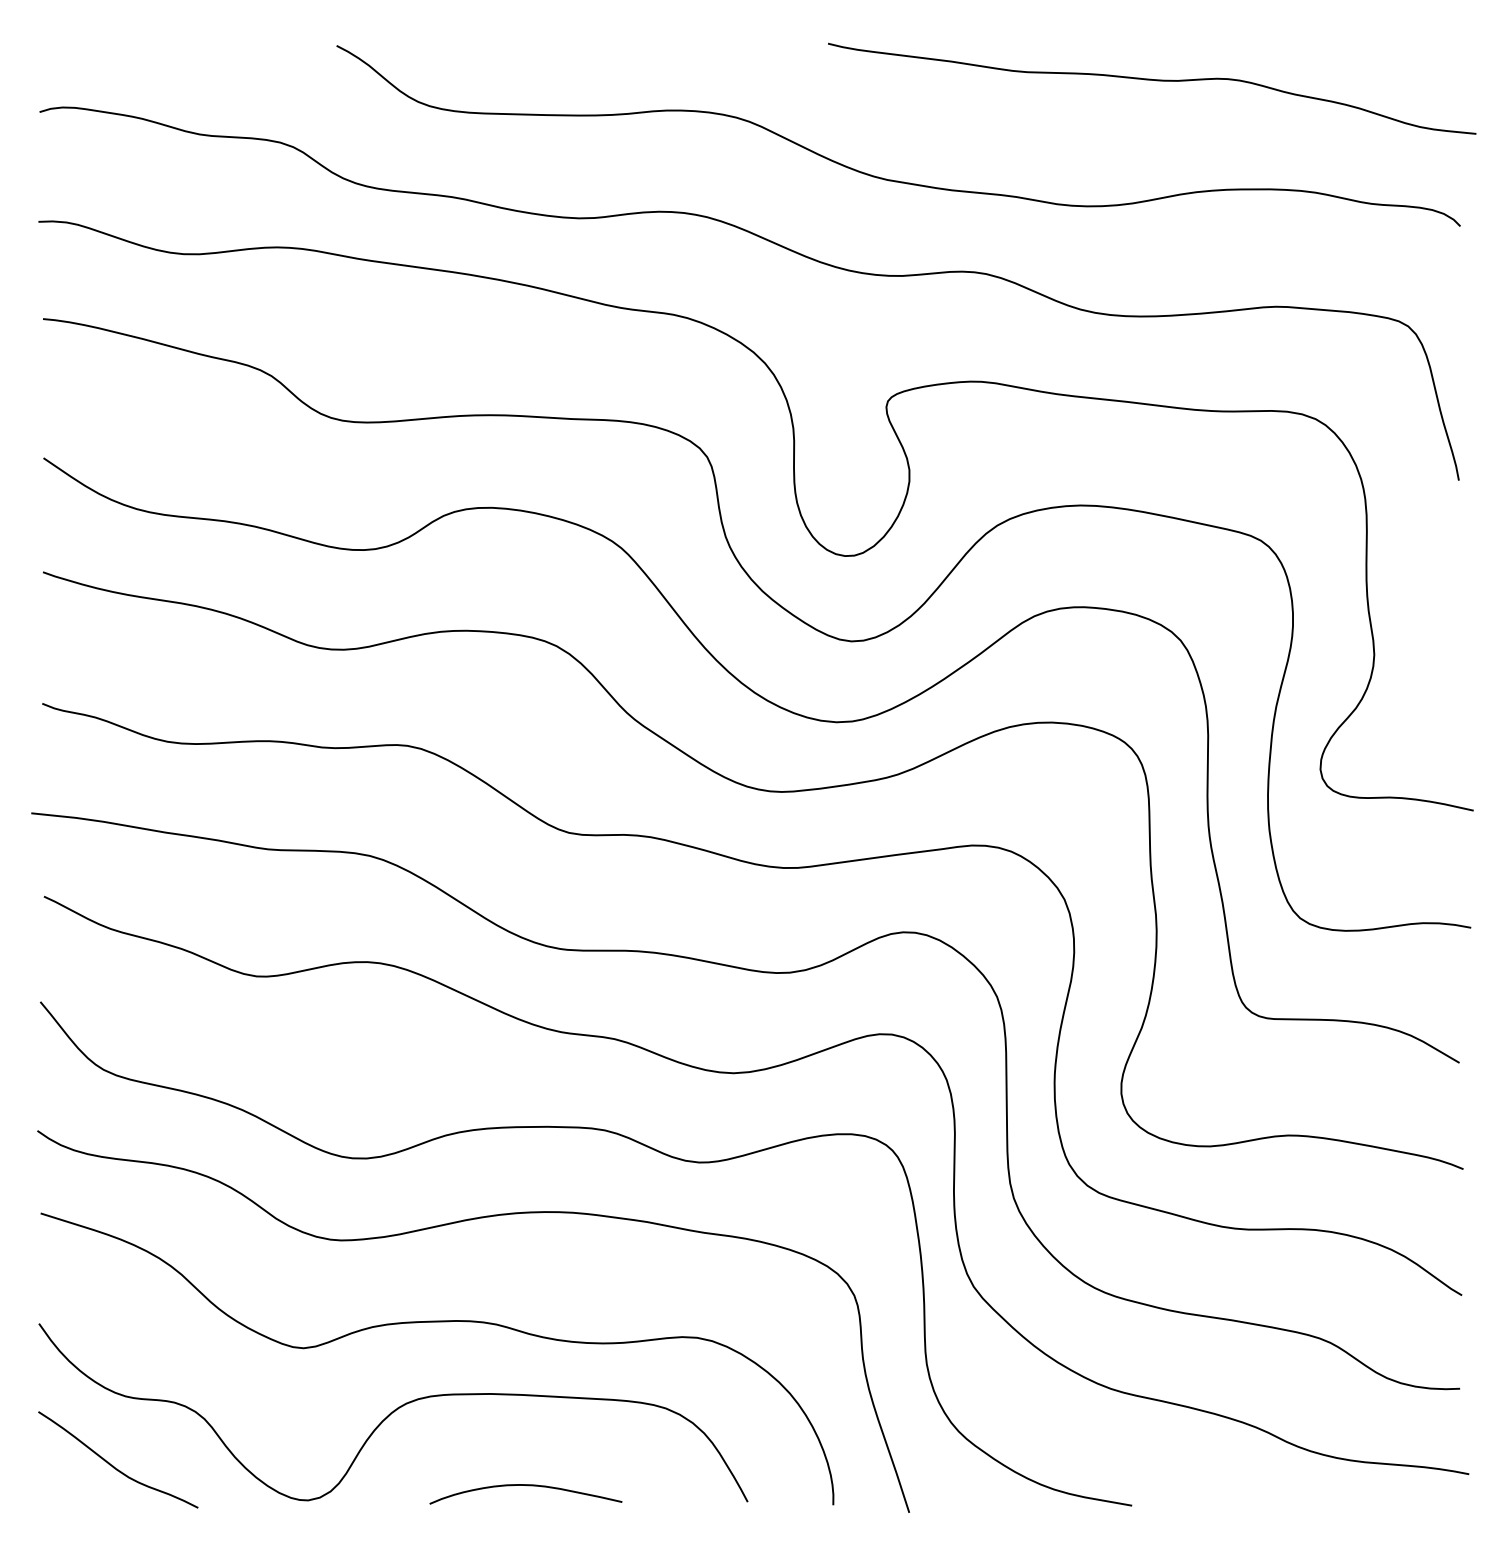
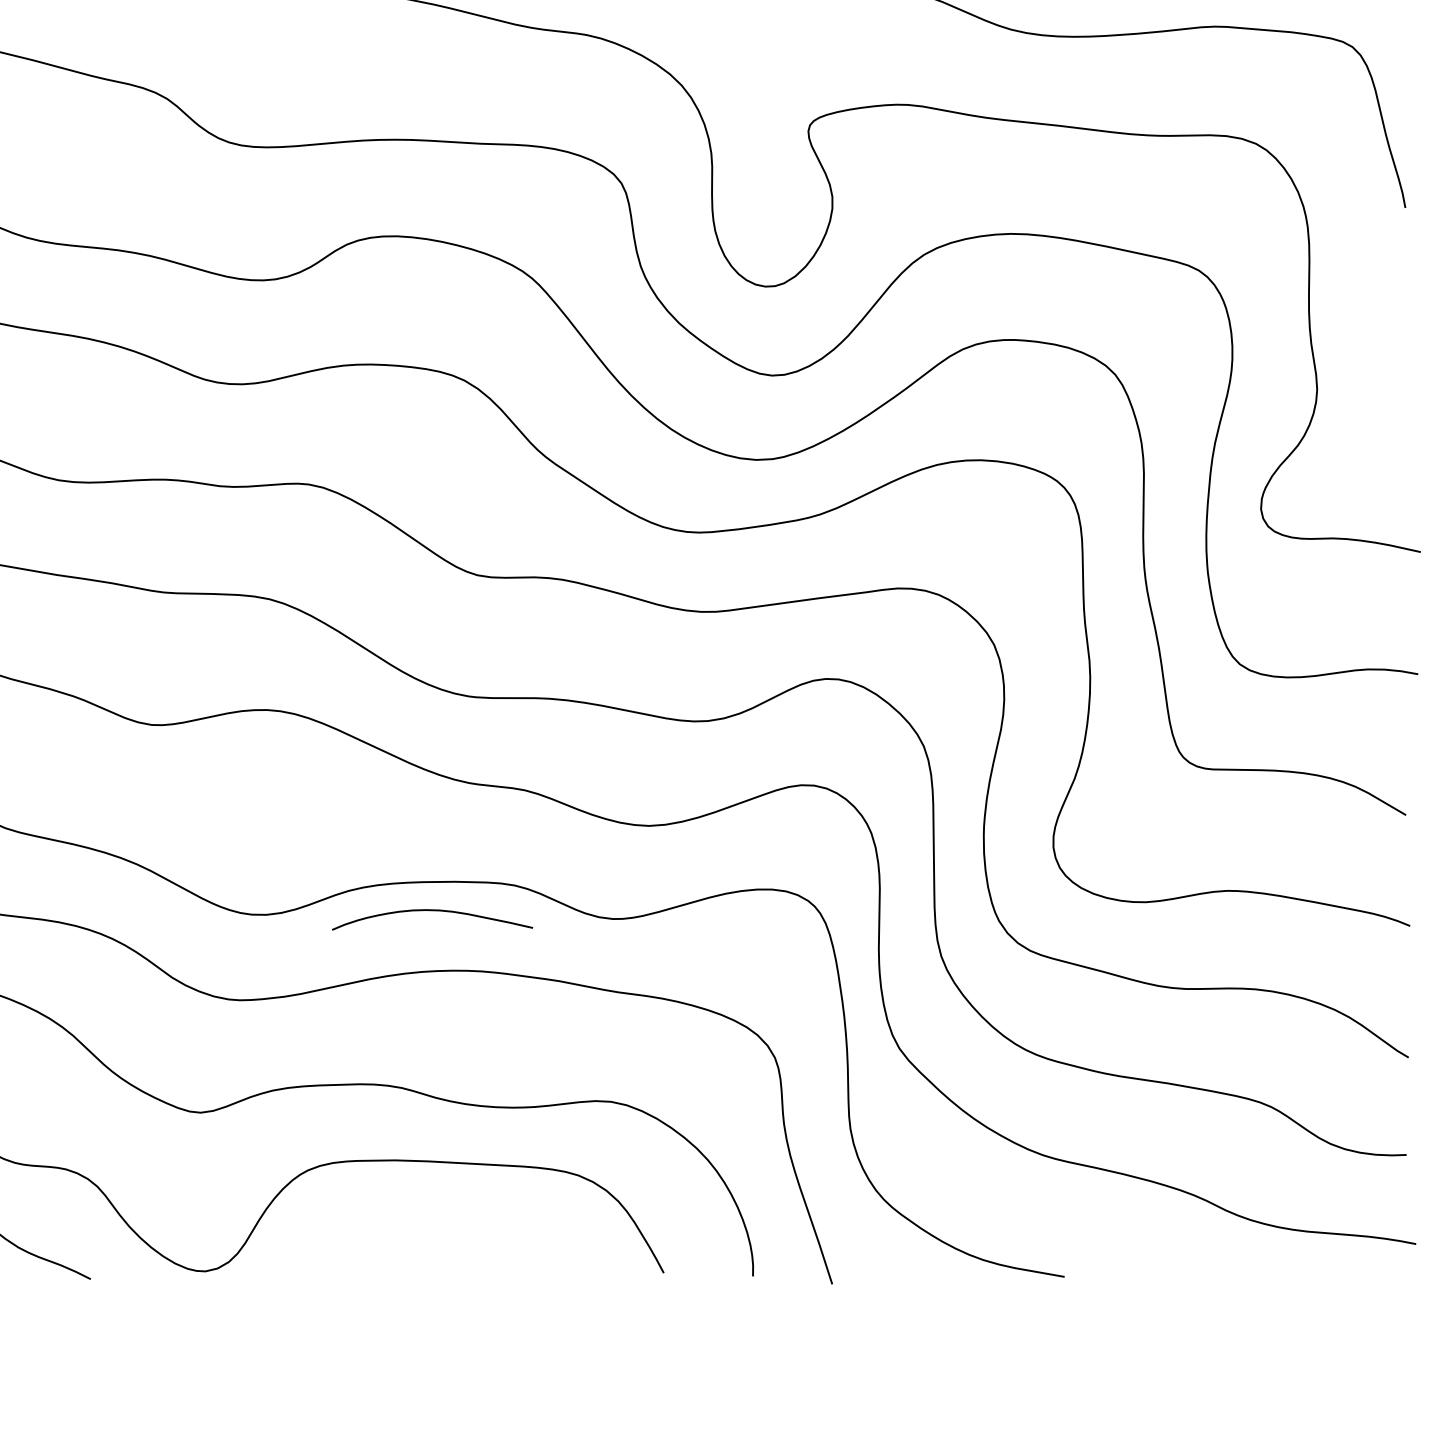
curve: (527, 1486) -> (434, 911), moved

